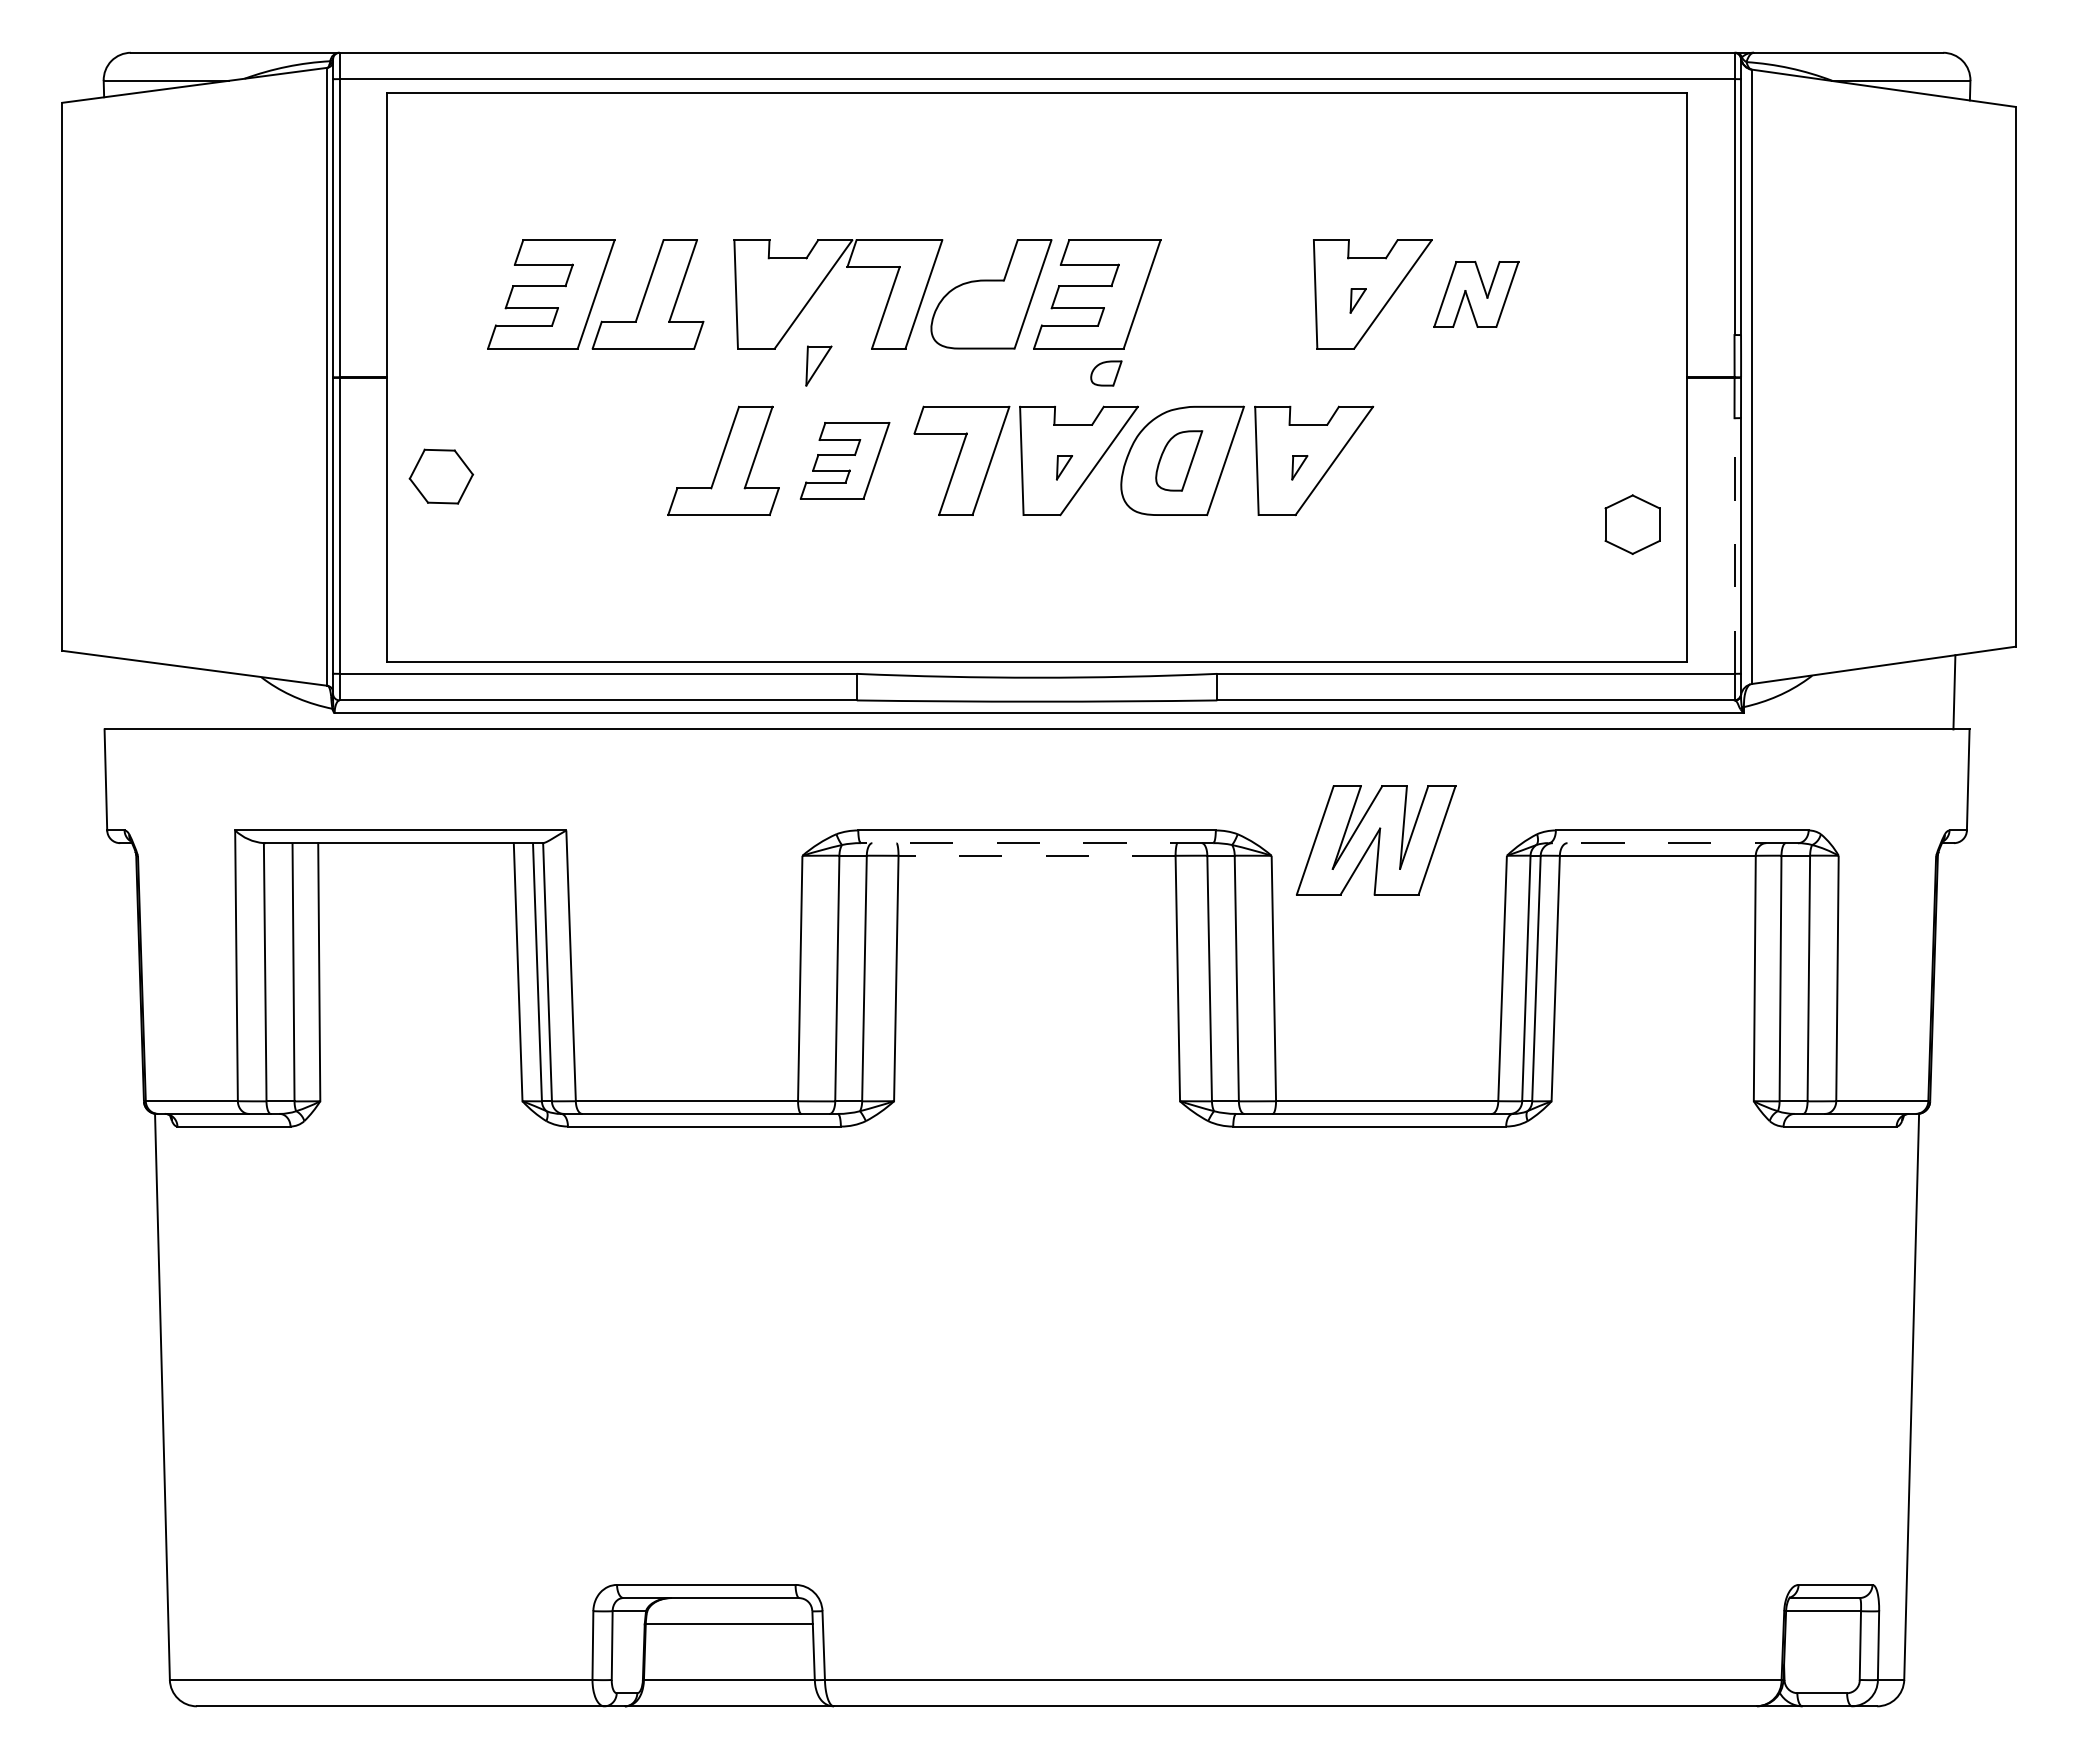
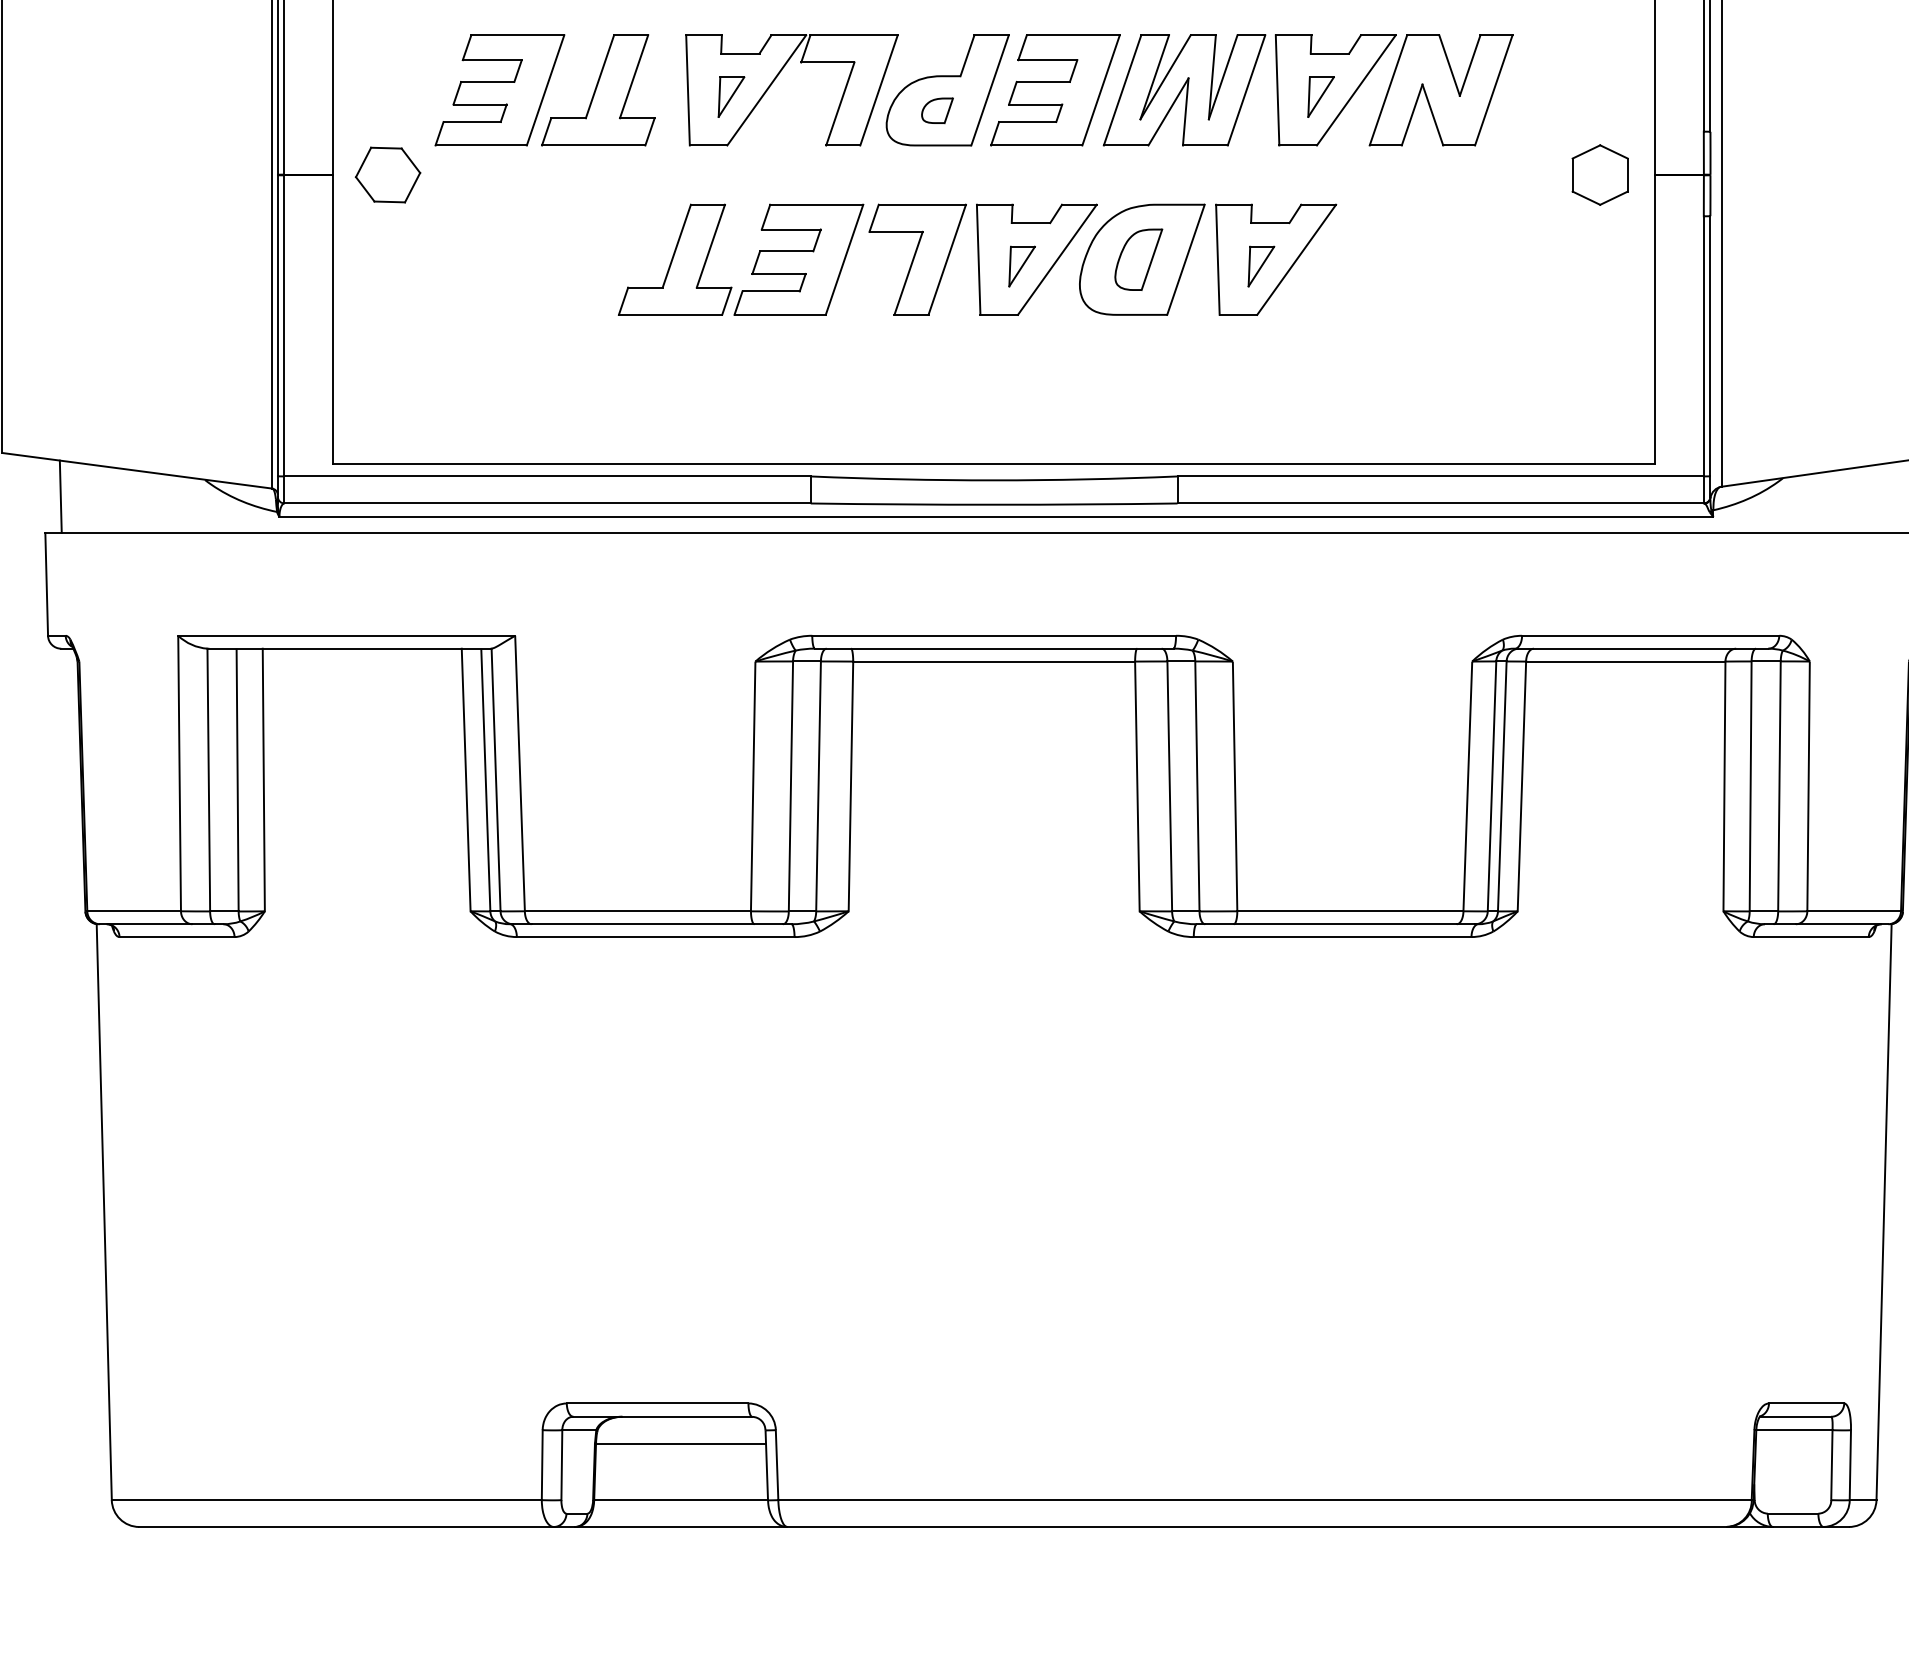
part: (1476, 294) -> (1441, 90), size x1.67
part: (1357, 300) -> (1320, 96), size x1.67
part: (818, 365) -> (731, 96), moved
part: (1106, 373) -> (937, 110), moved
part: (844, 460) -> (798, 259), size x1.43
part: (1064, 467) -> (1022, 266), size x1.67
part: (1299, 467) -> (1261, 266), size x1.67
part: (441, 476) -> (388, 174), moved
part: (1632, 524) -> (1600, 174), moved
line: (1734, 546) -> (1703, 346), dashed -> solid
line: (119, 693) -> (60, 496), added
part: (1376, 840) -> (1184, 90), moved
line: (1036, 843) -> (993, 649), dashed -> solid
line: (1673, 843) -> (1641, 649), dashed -> solid
line: (1037, 855) -> (994, 661), dashed -> solid

